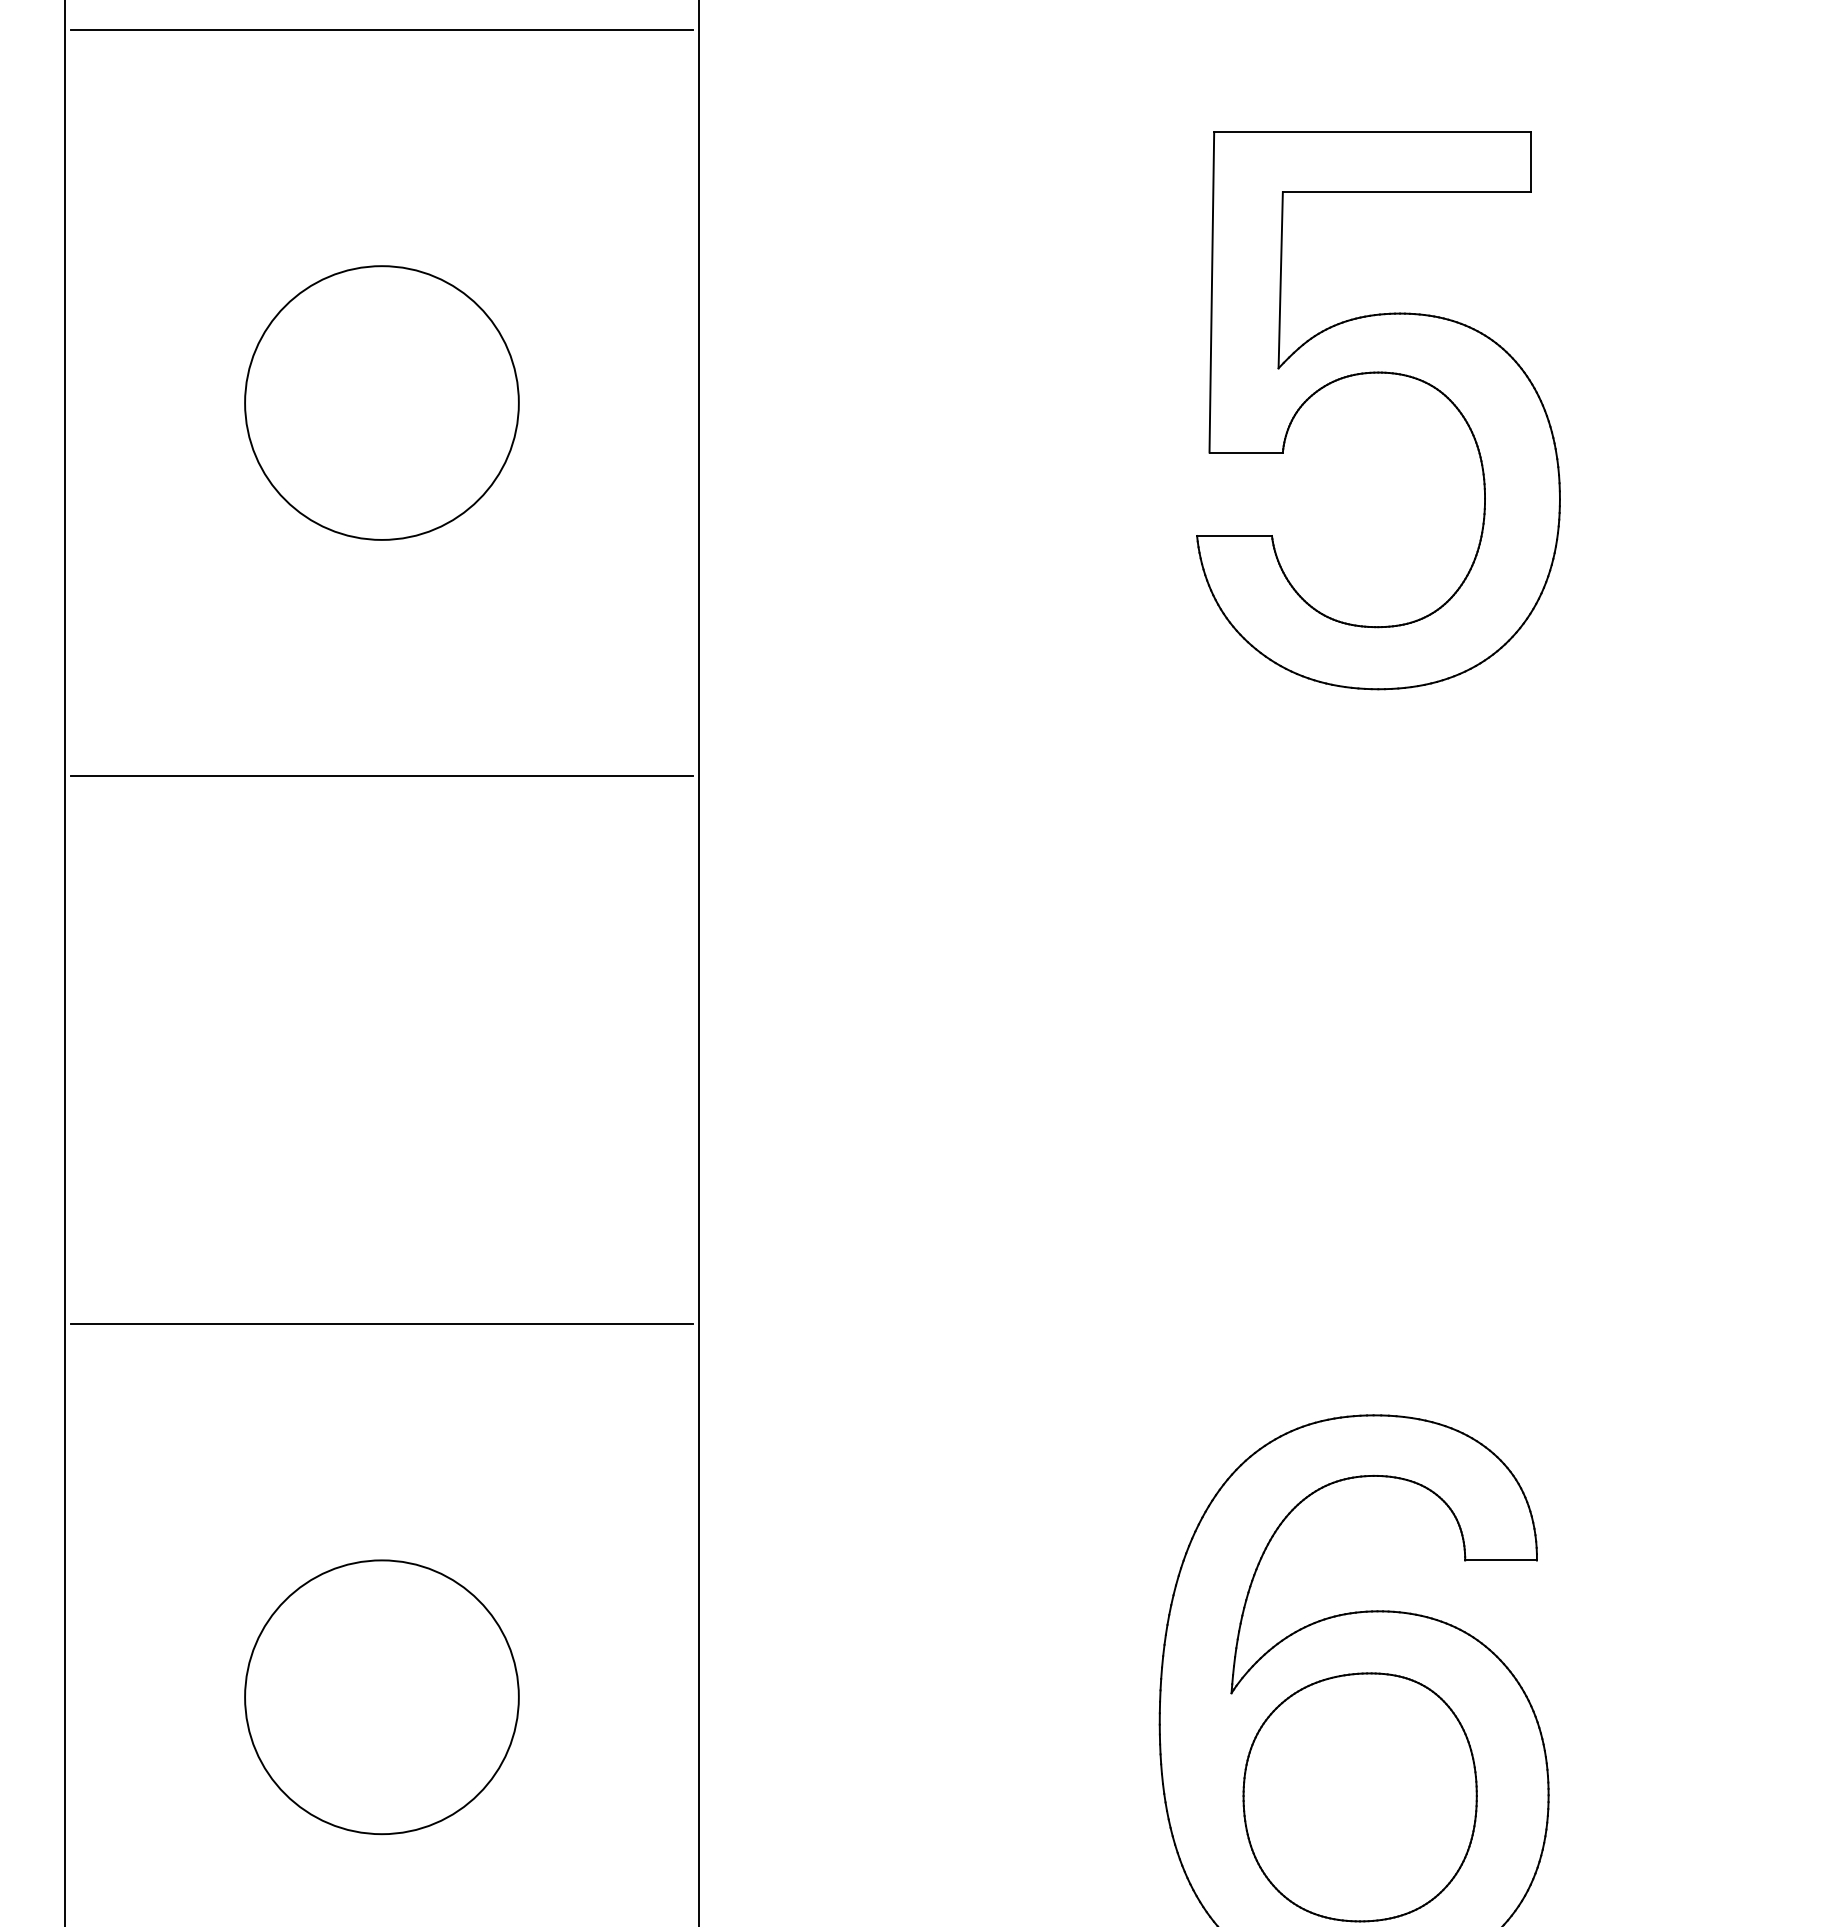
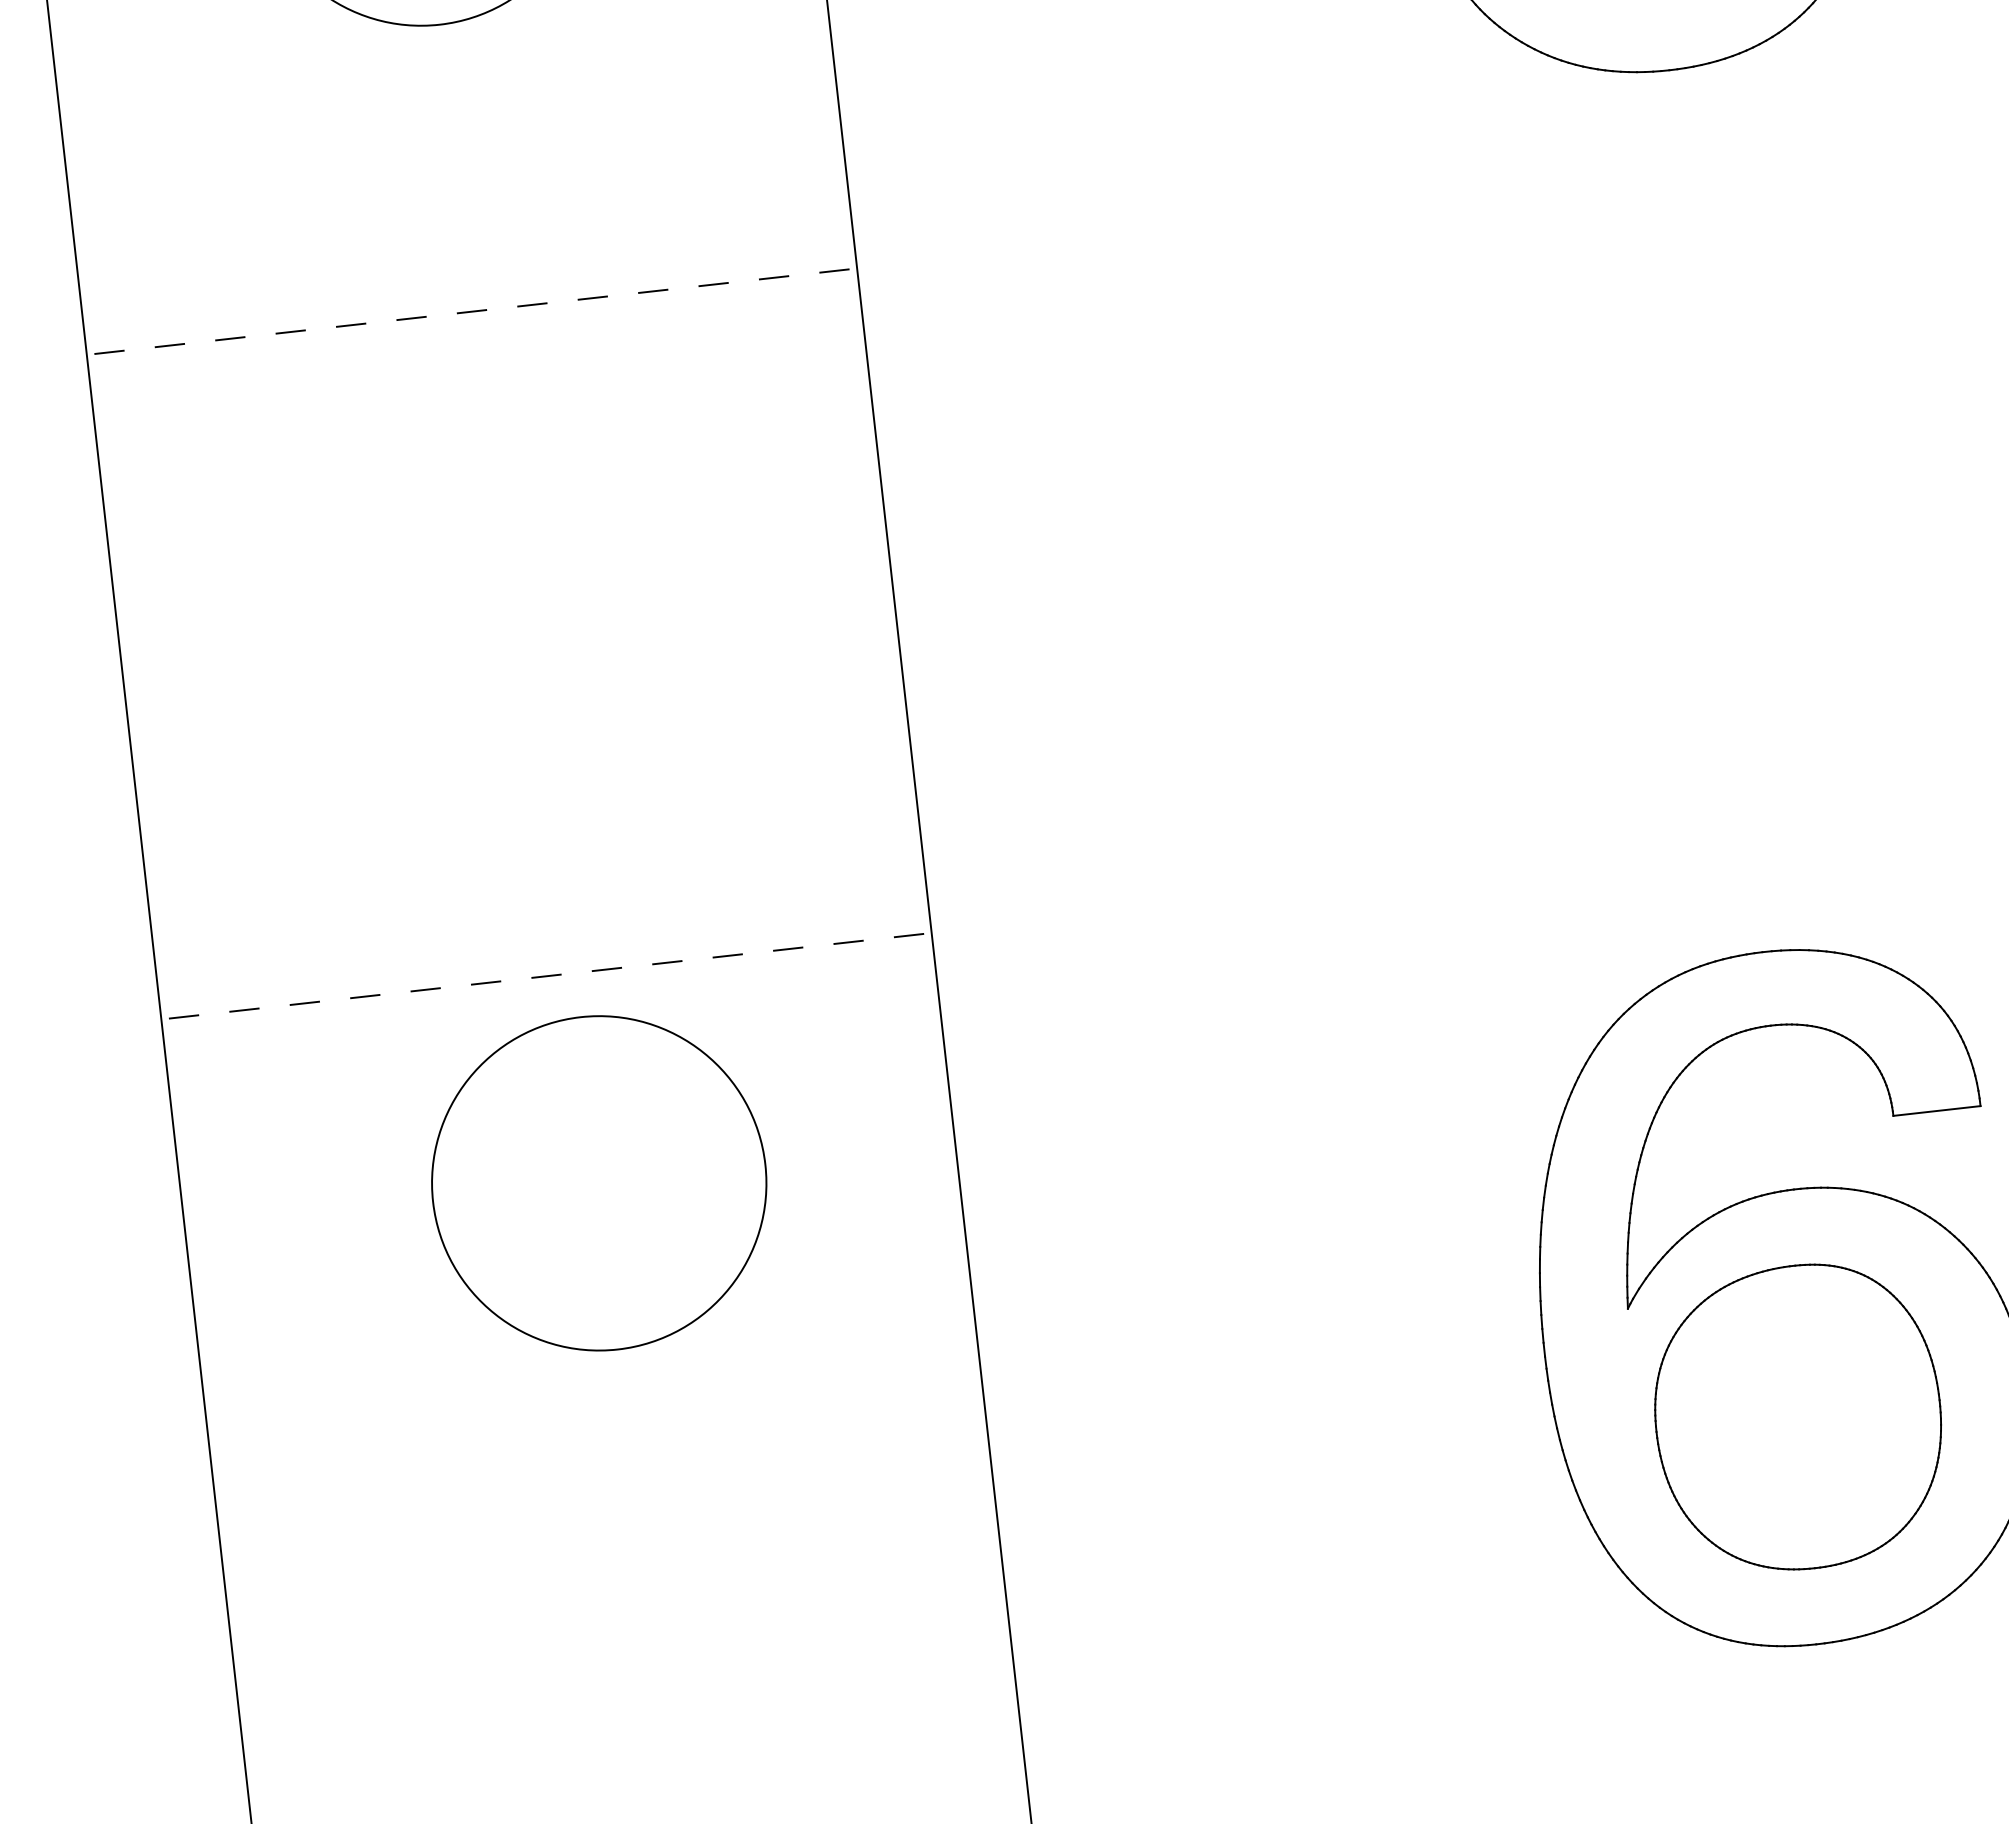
line: (382, 776) -> (472, 311), solid -> dashed
line: (382, 1323) -> (547, 975), solid -> dashed
circle: (381, 1697) -> (598, 1183), moved

